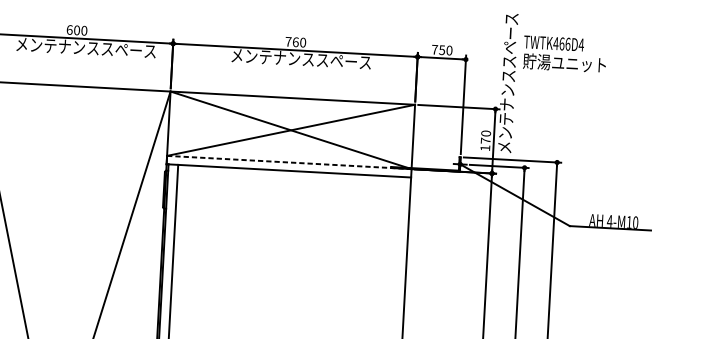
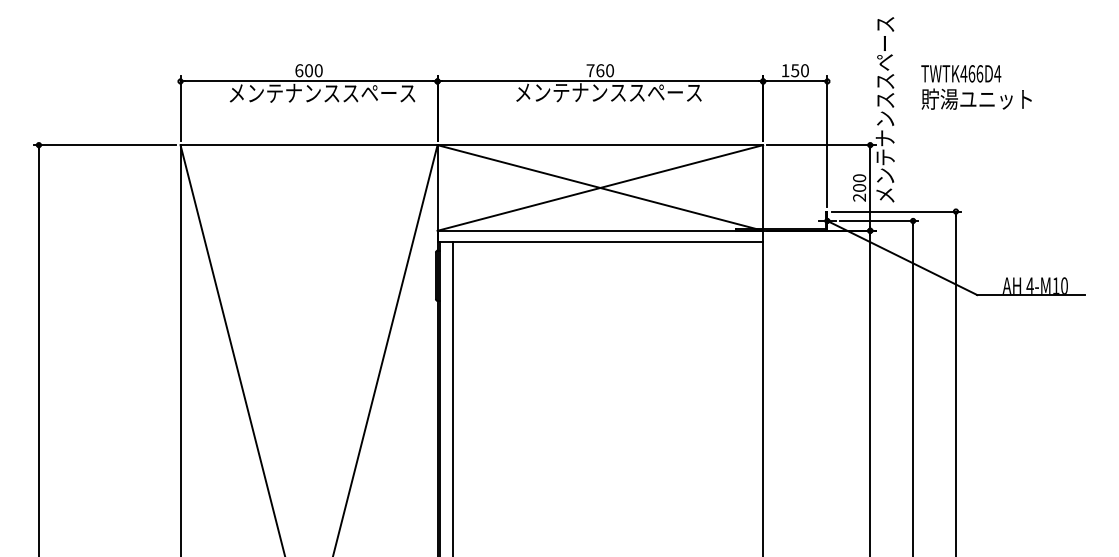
text: (434, 49) -> (785, 70), 750 -> 150
text: (564, 54) -> (976, 87), moved
text: (485, 144) -> (859, 192), 170 -> 200
line: (289, 162) -> (600, 230), dashed -> solid

